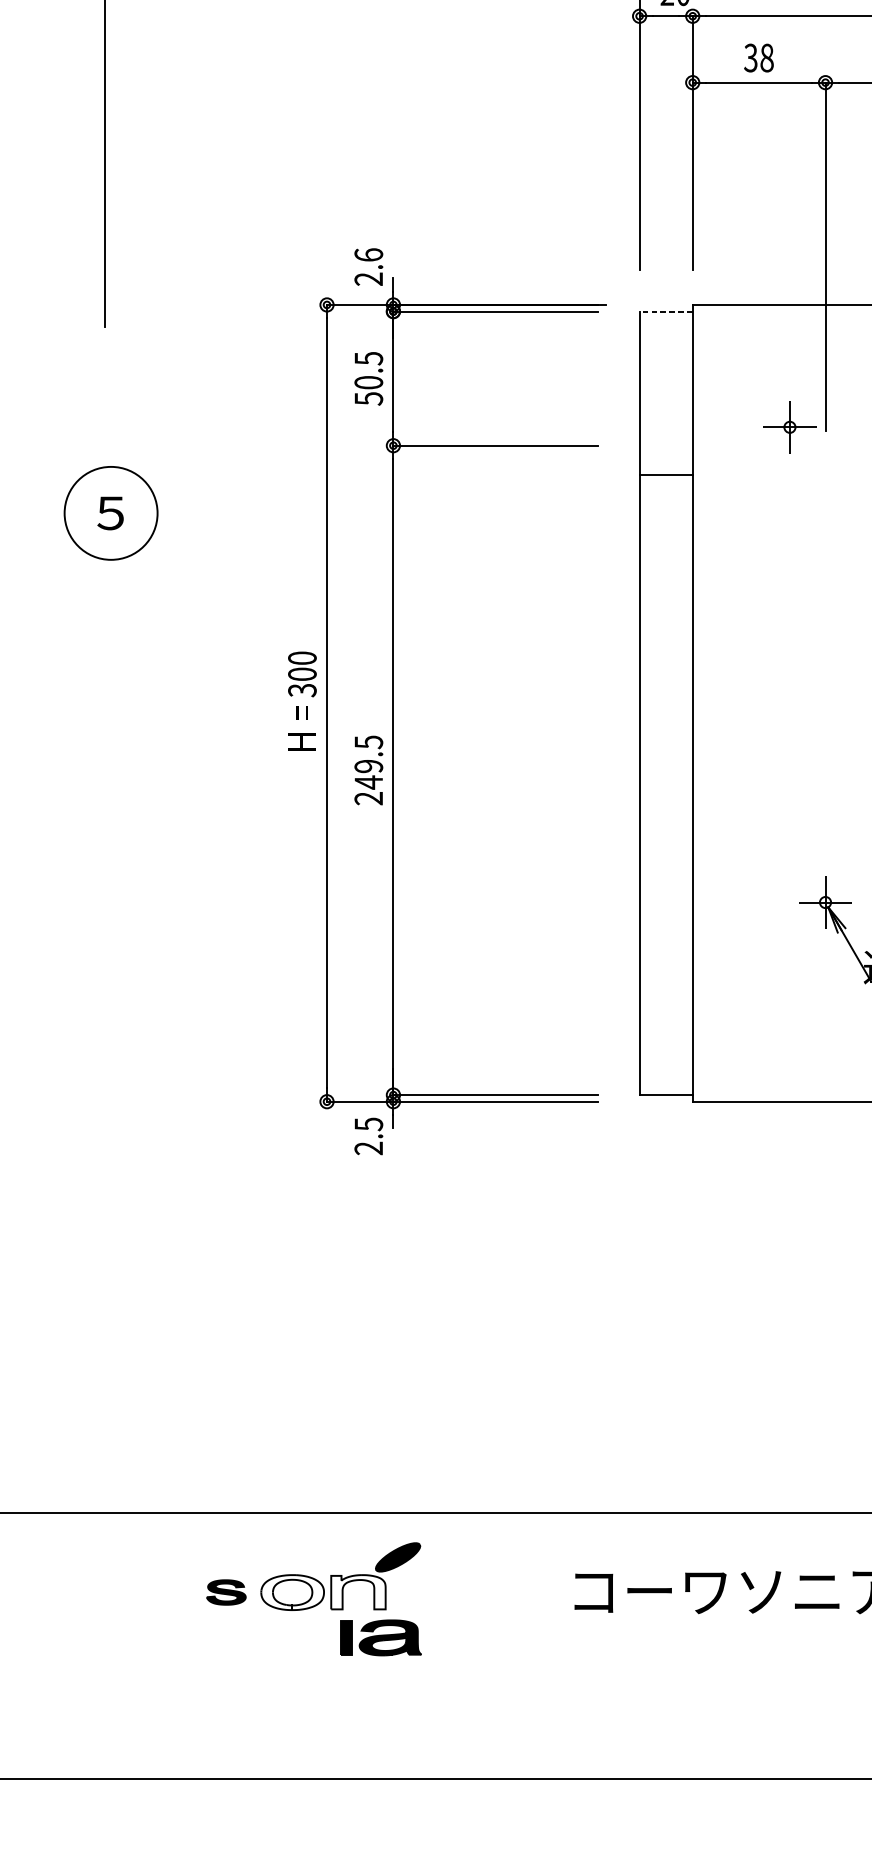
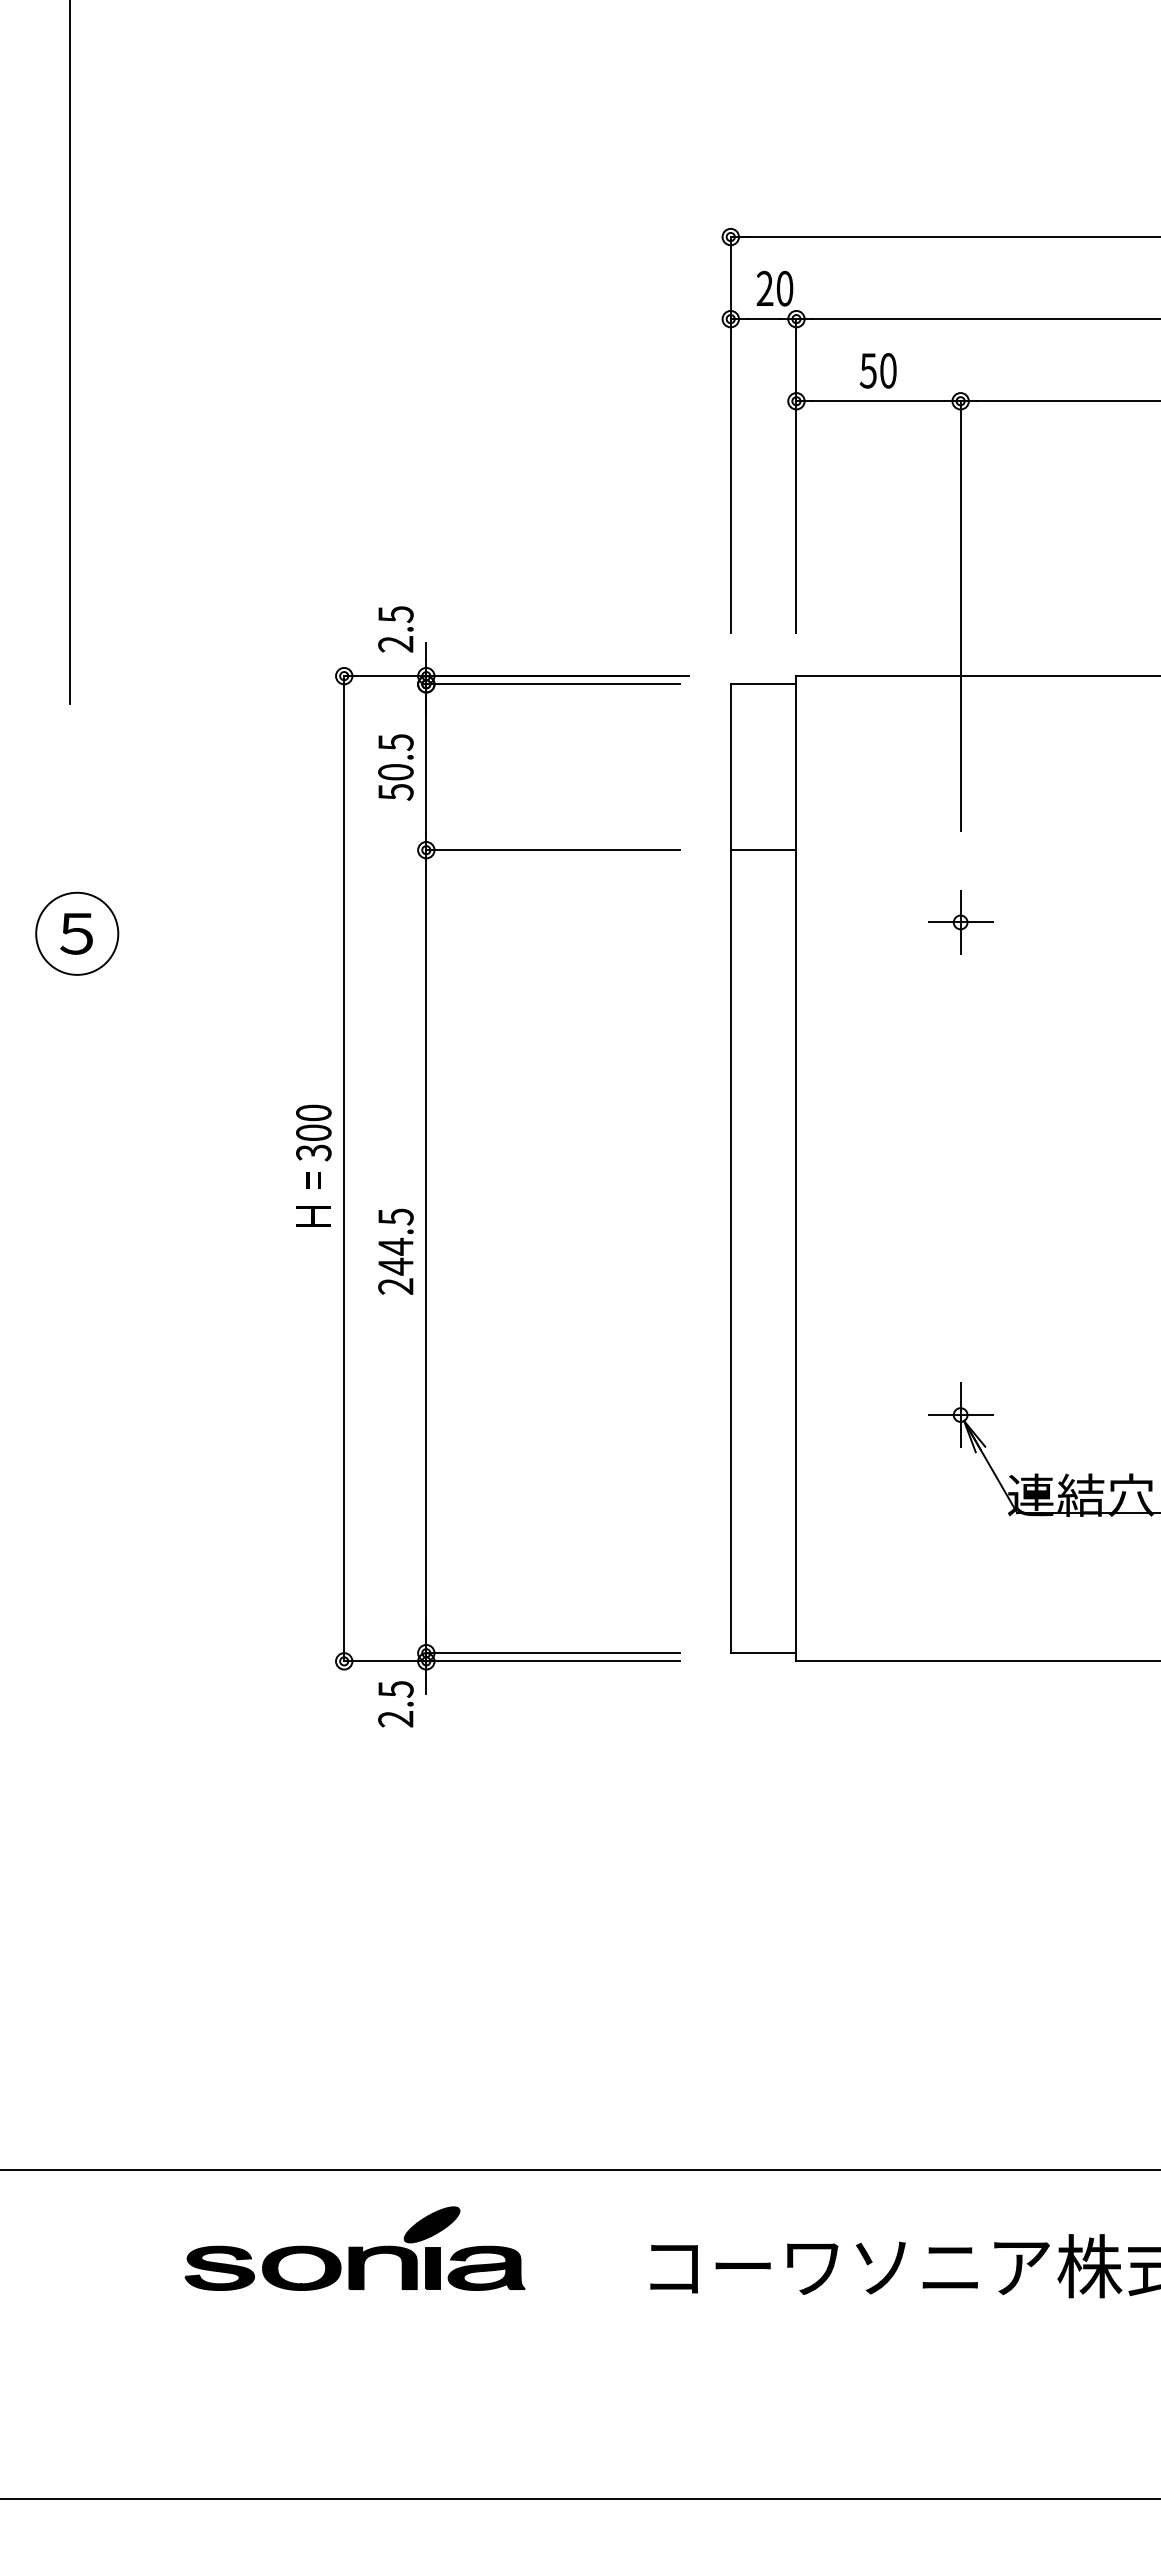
text: (759, 57) -> (878, 370), 38 -> 50
text: (368, 255) -> (395, 614), 2.6 -> 2.5
line: (666, 311) -> (763, 684), dashed -> solid
part: (789, 427) -> (960, 922), moved
line: (666, 475) -> (763, 850), moved
circle: (111, 513) -> (77, 933), size x0.71
text: (368, 766) -> (395, 1246), 249.5 -> 244.5
part: (226, 1591) -> (219, 2267), size x1.43
fill: (357, 1591) -> (382, 2267), added
fill: (292, 1592) -> (301, 2268), added
part: (381, 1637) -> (475, 2267), moved

